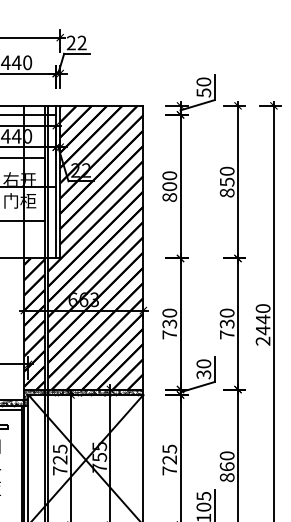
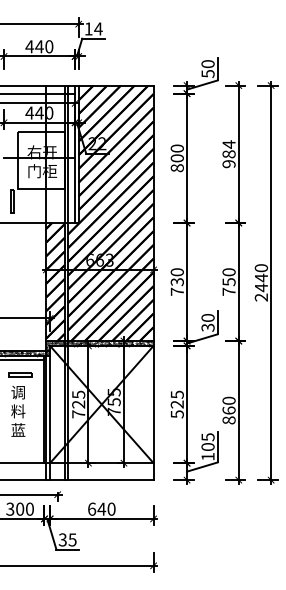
text: (76, 42) -> (93, 28), 22 -> 14
text: (226, 182) -> (228, 154), 850 -> 984
text: (226, 323) -> (228, 281), 730 -> 750
text: (169, 471) -> (177, 414), 725 -> 525

